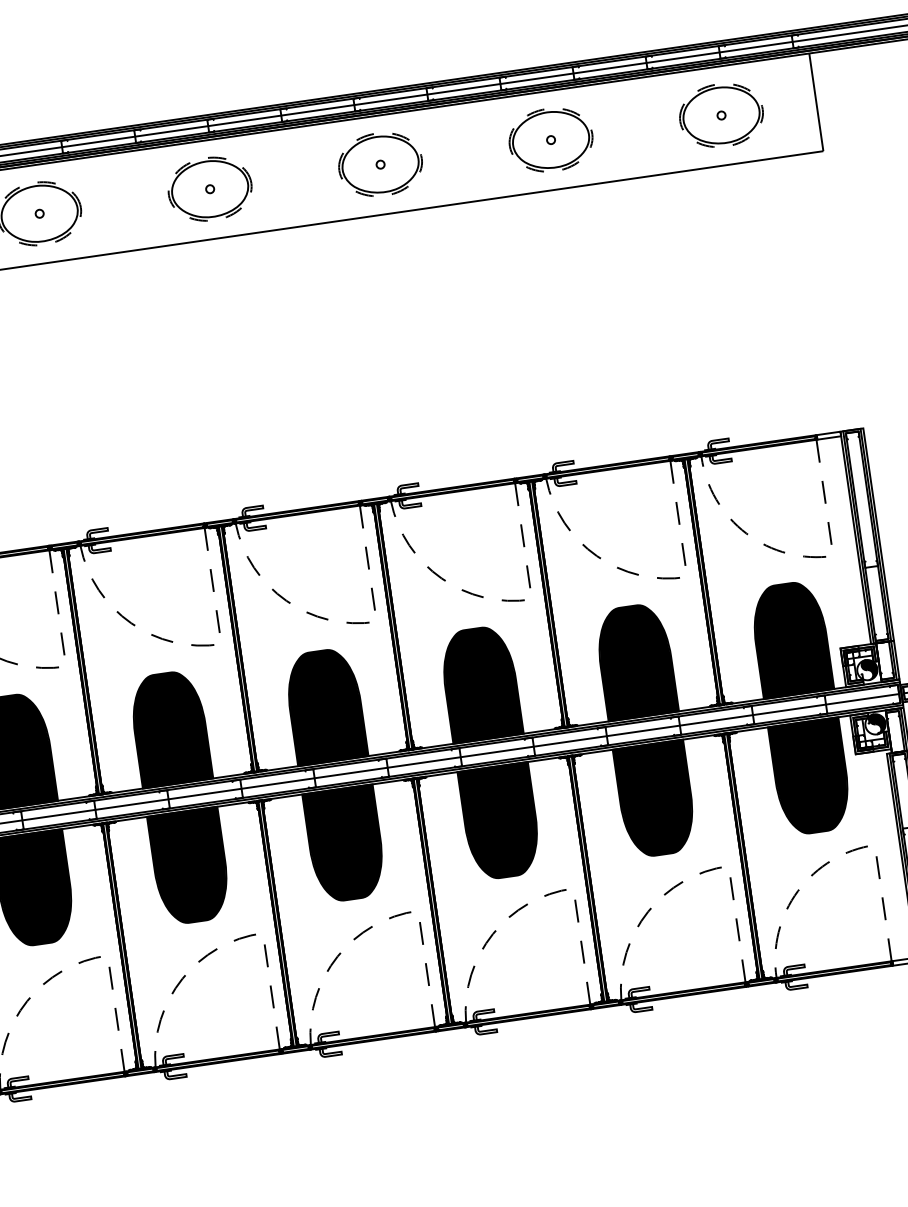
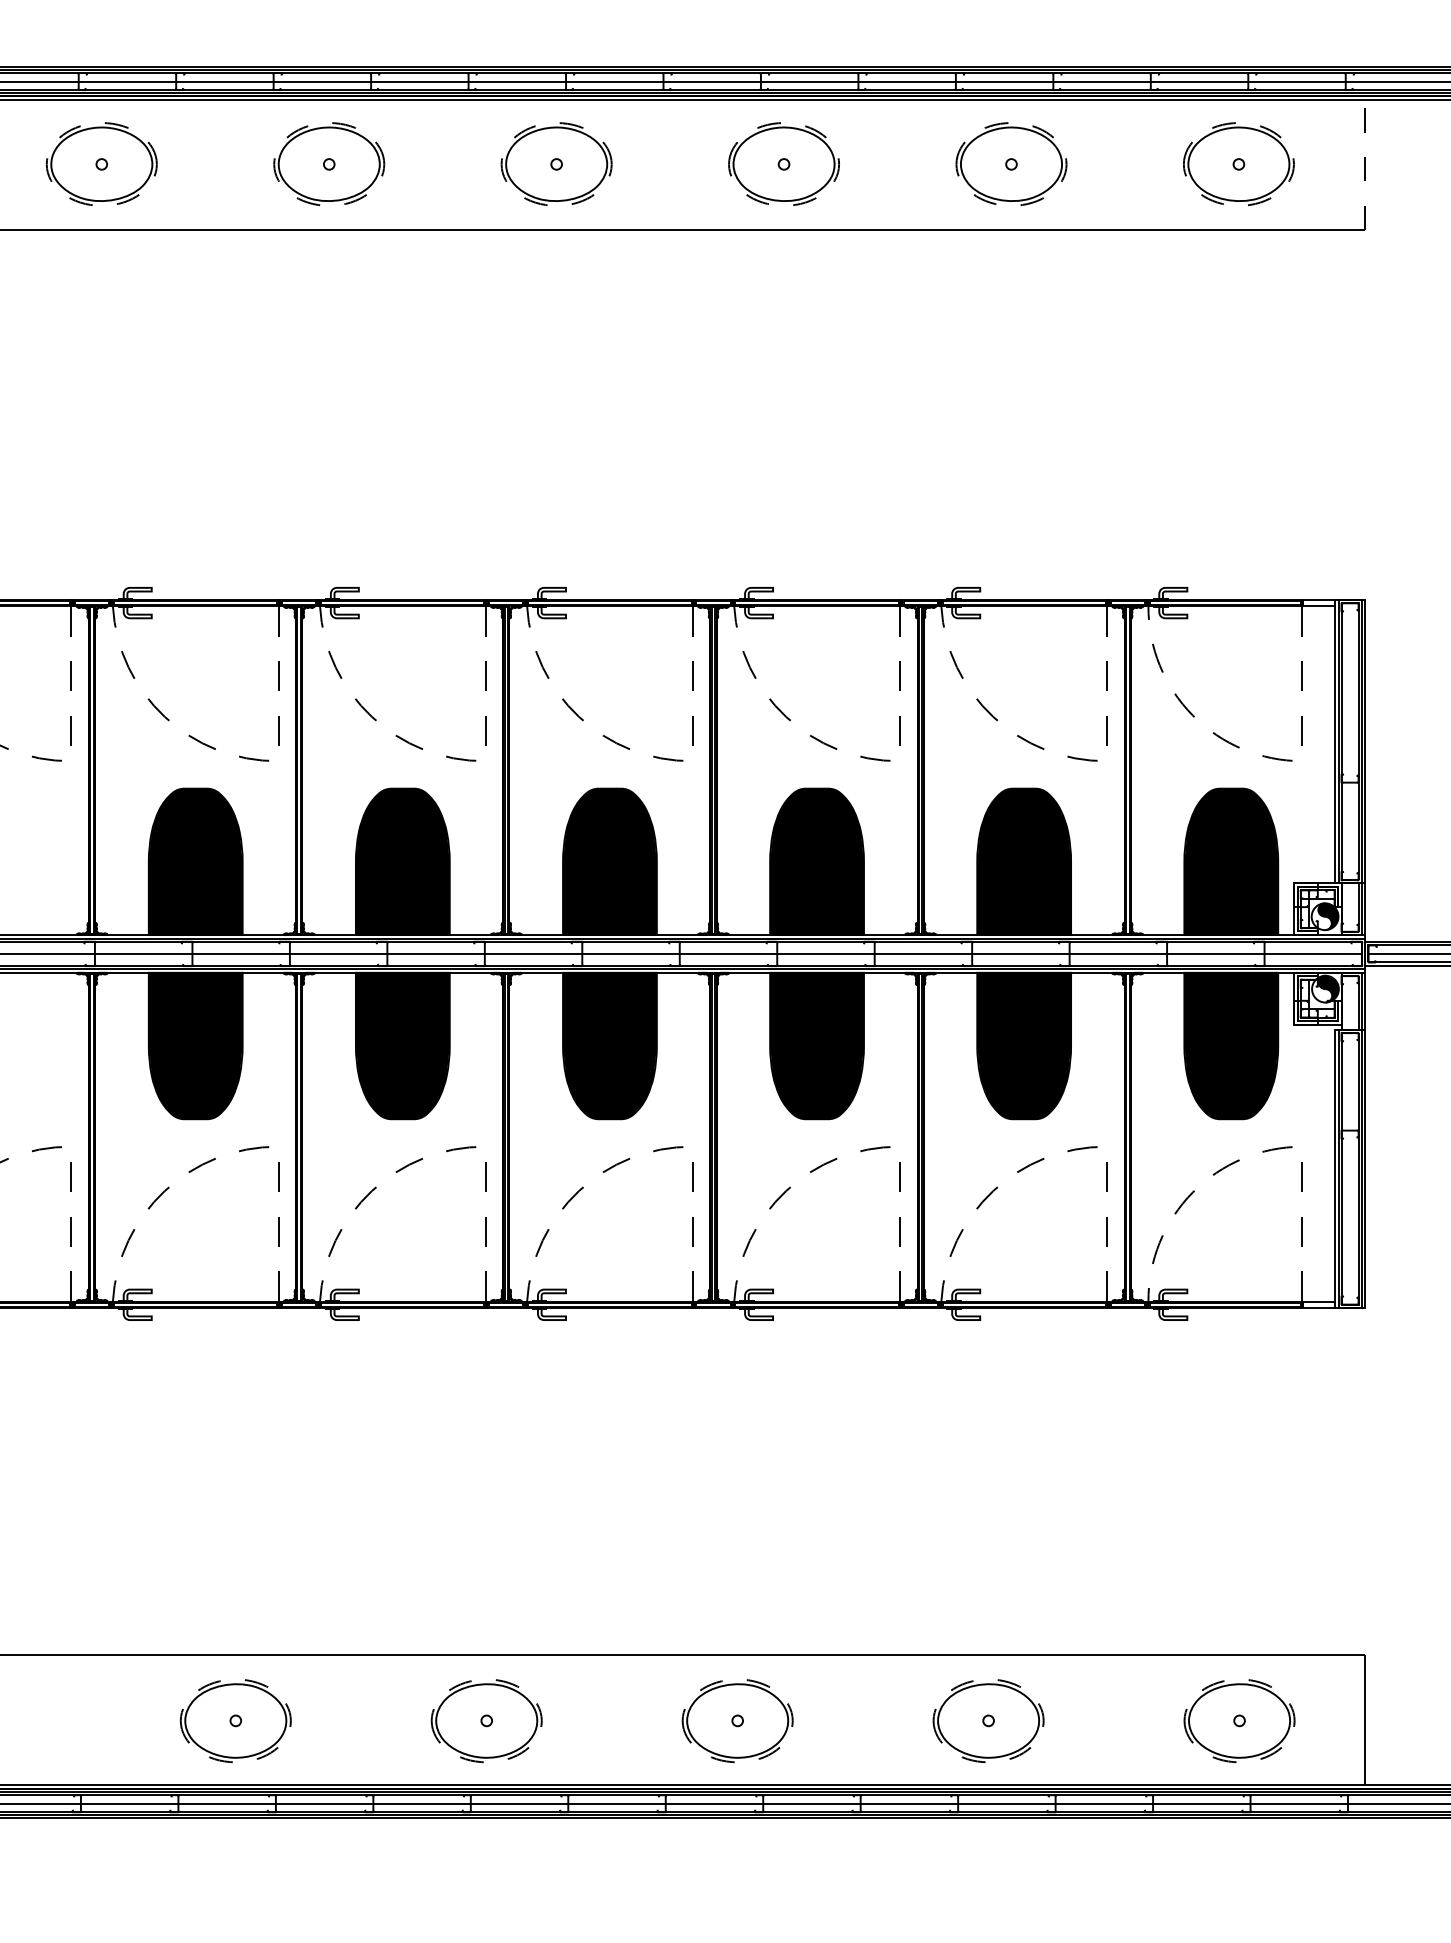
line: (816, 101) -> (1365, 164), solid -> dashed

